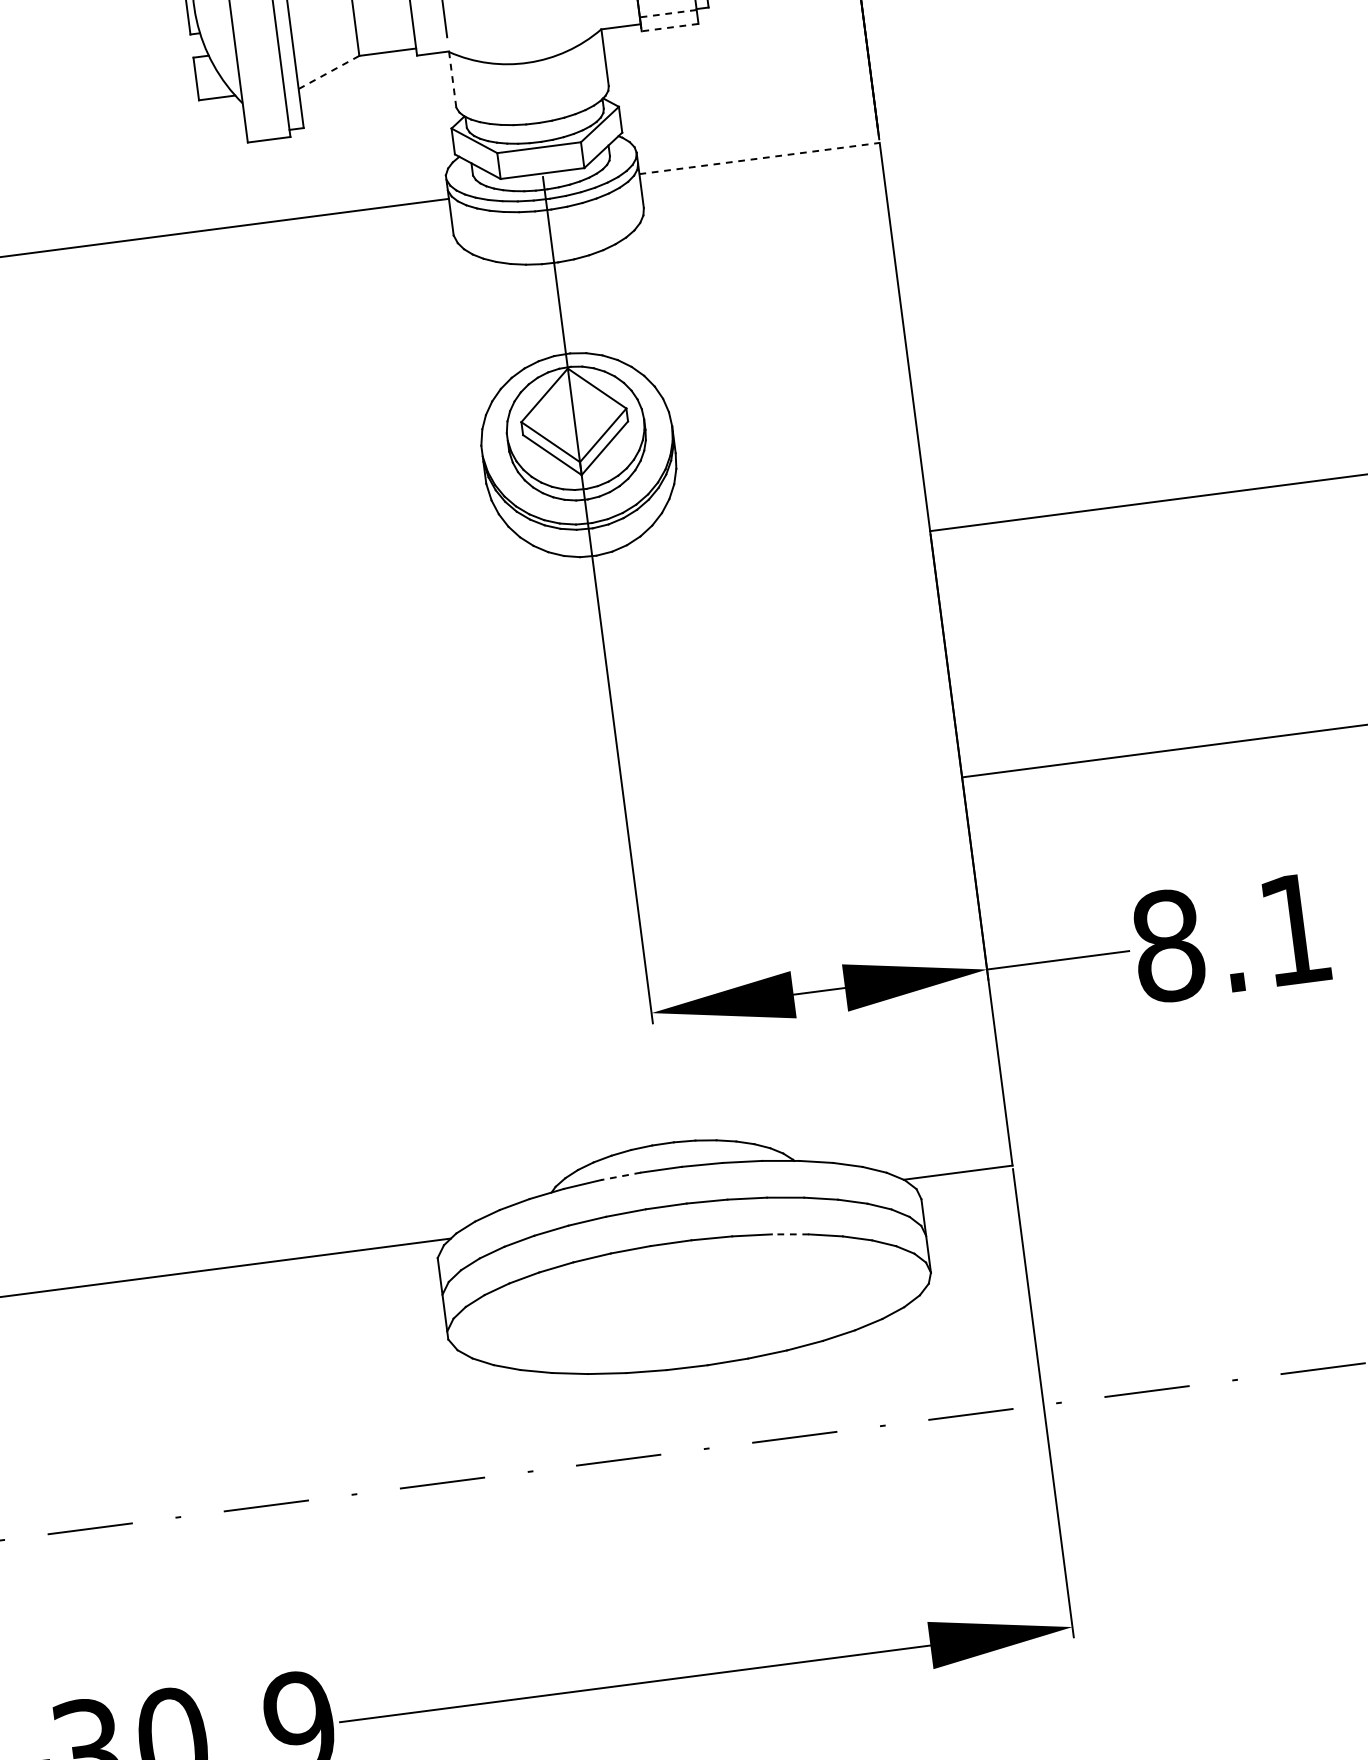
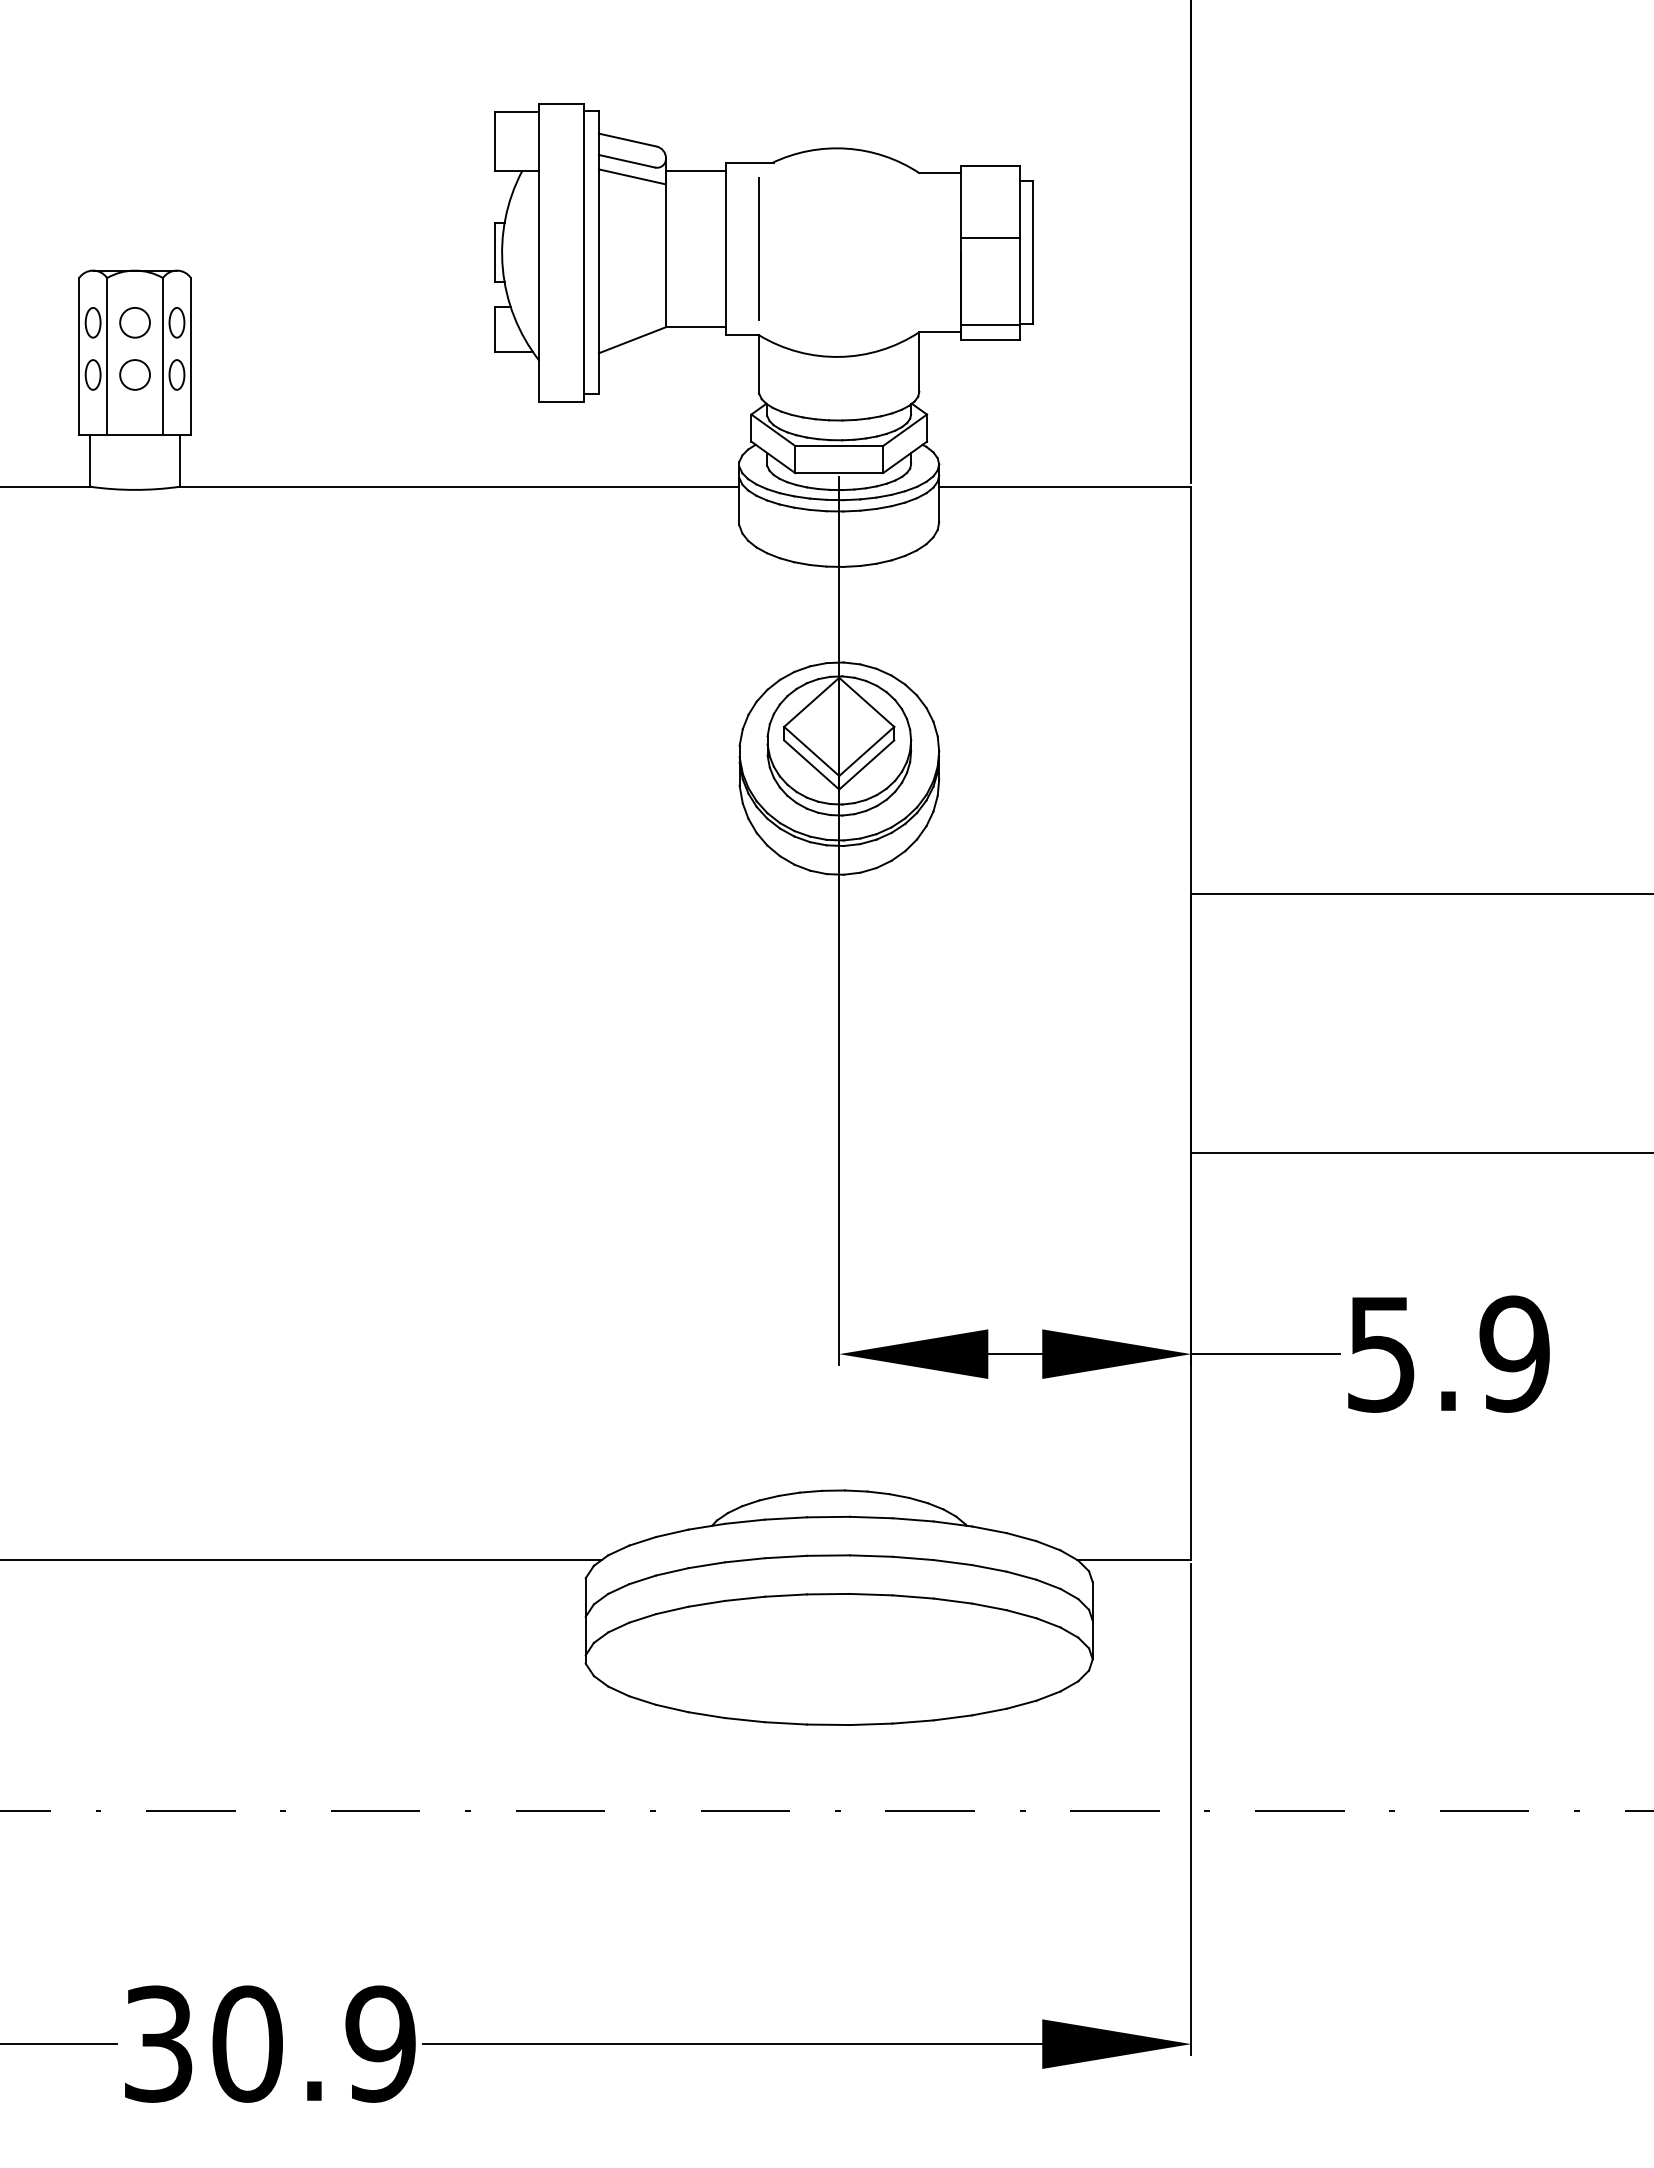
line: (668, 14) -> (990, 325), dashed -> solid
line: (670, 27) -> (990, 339), dashed -> solid
line: (329, 72) -> (632, 340), dashed -> solid
line: (453, 79) -> (759, 364), dashed -> solid
line: (759, 158) -> (1065, 486), dashed -> solid
text: (1232, 937) -> (1448, 1353), 8.1 -> 5.9
line: (620, 1176) -> (785, 1518), dashed -> solid
line: (790, 1234) -> (952, 1601), dashed -> solid

